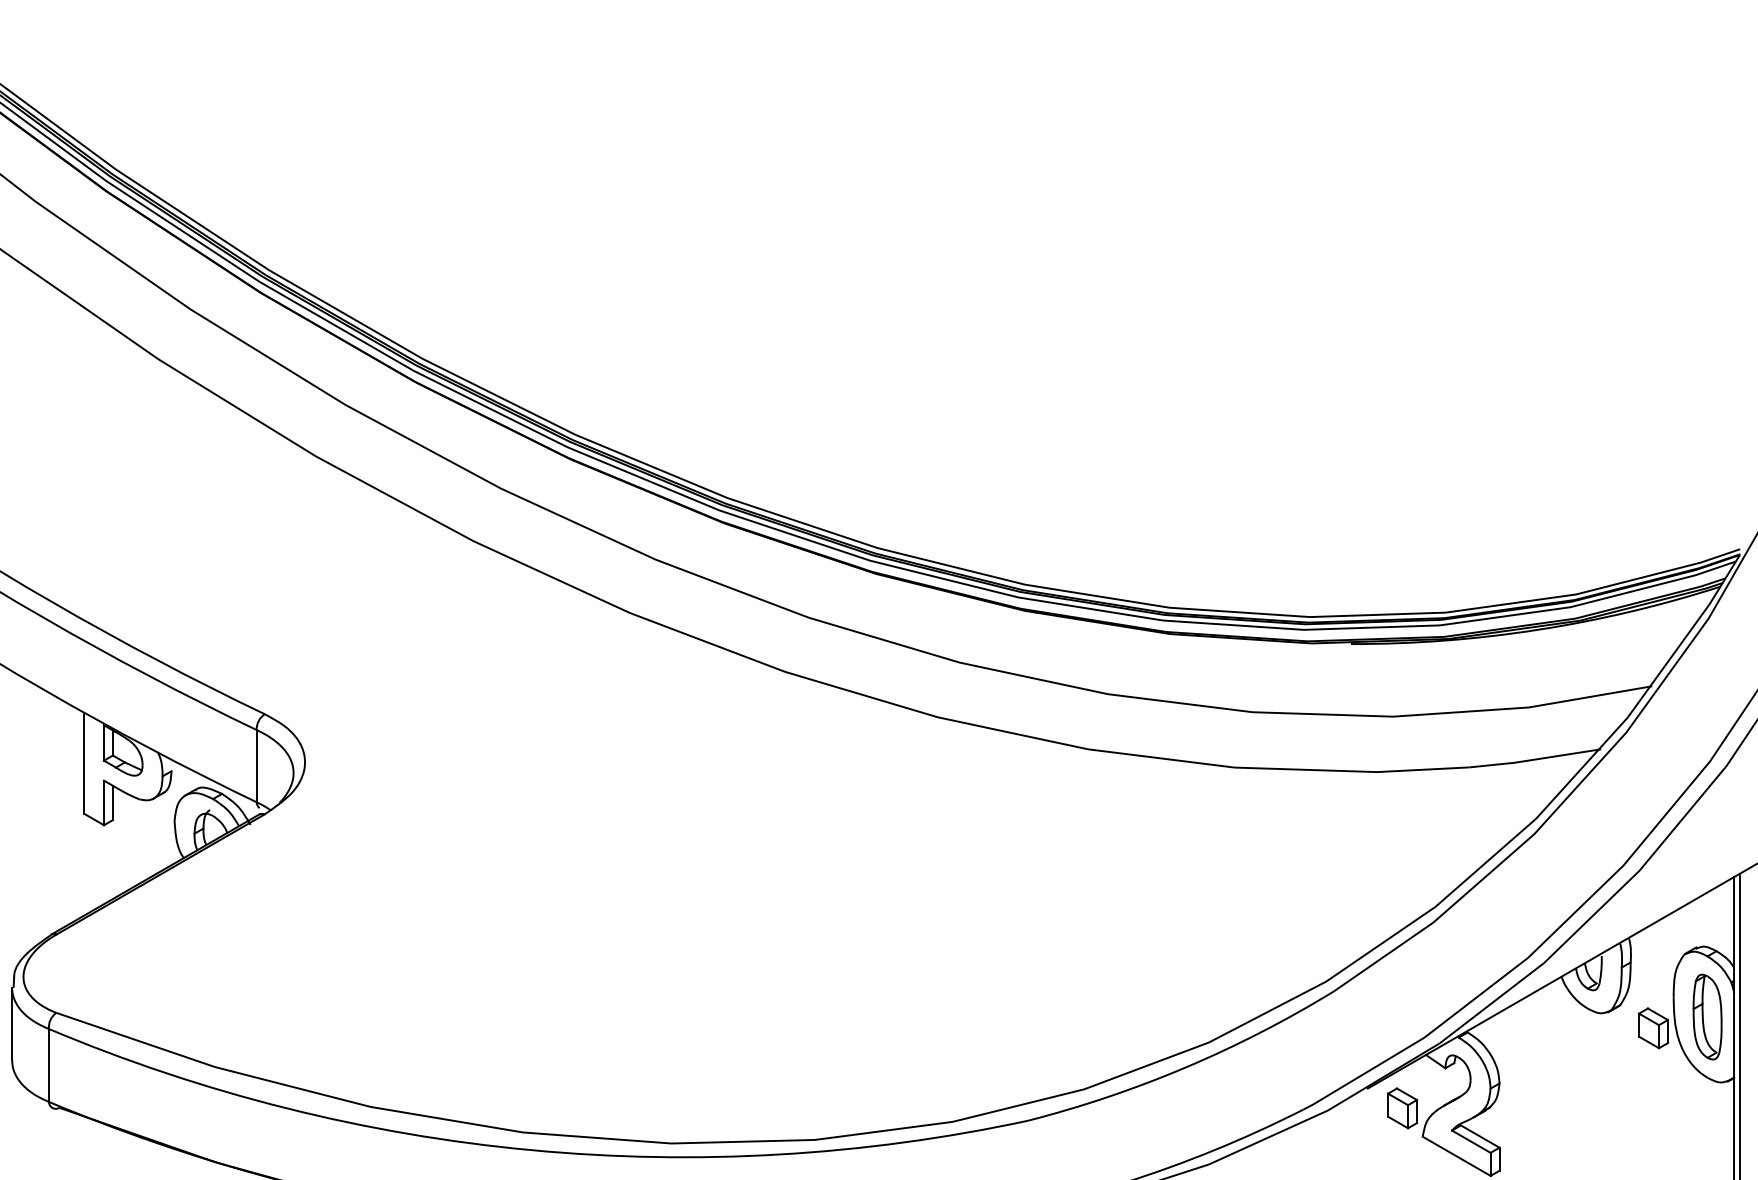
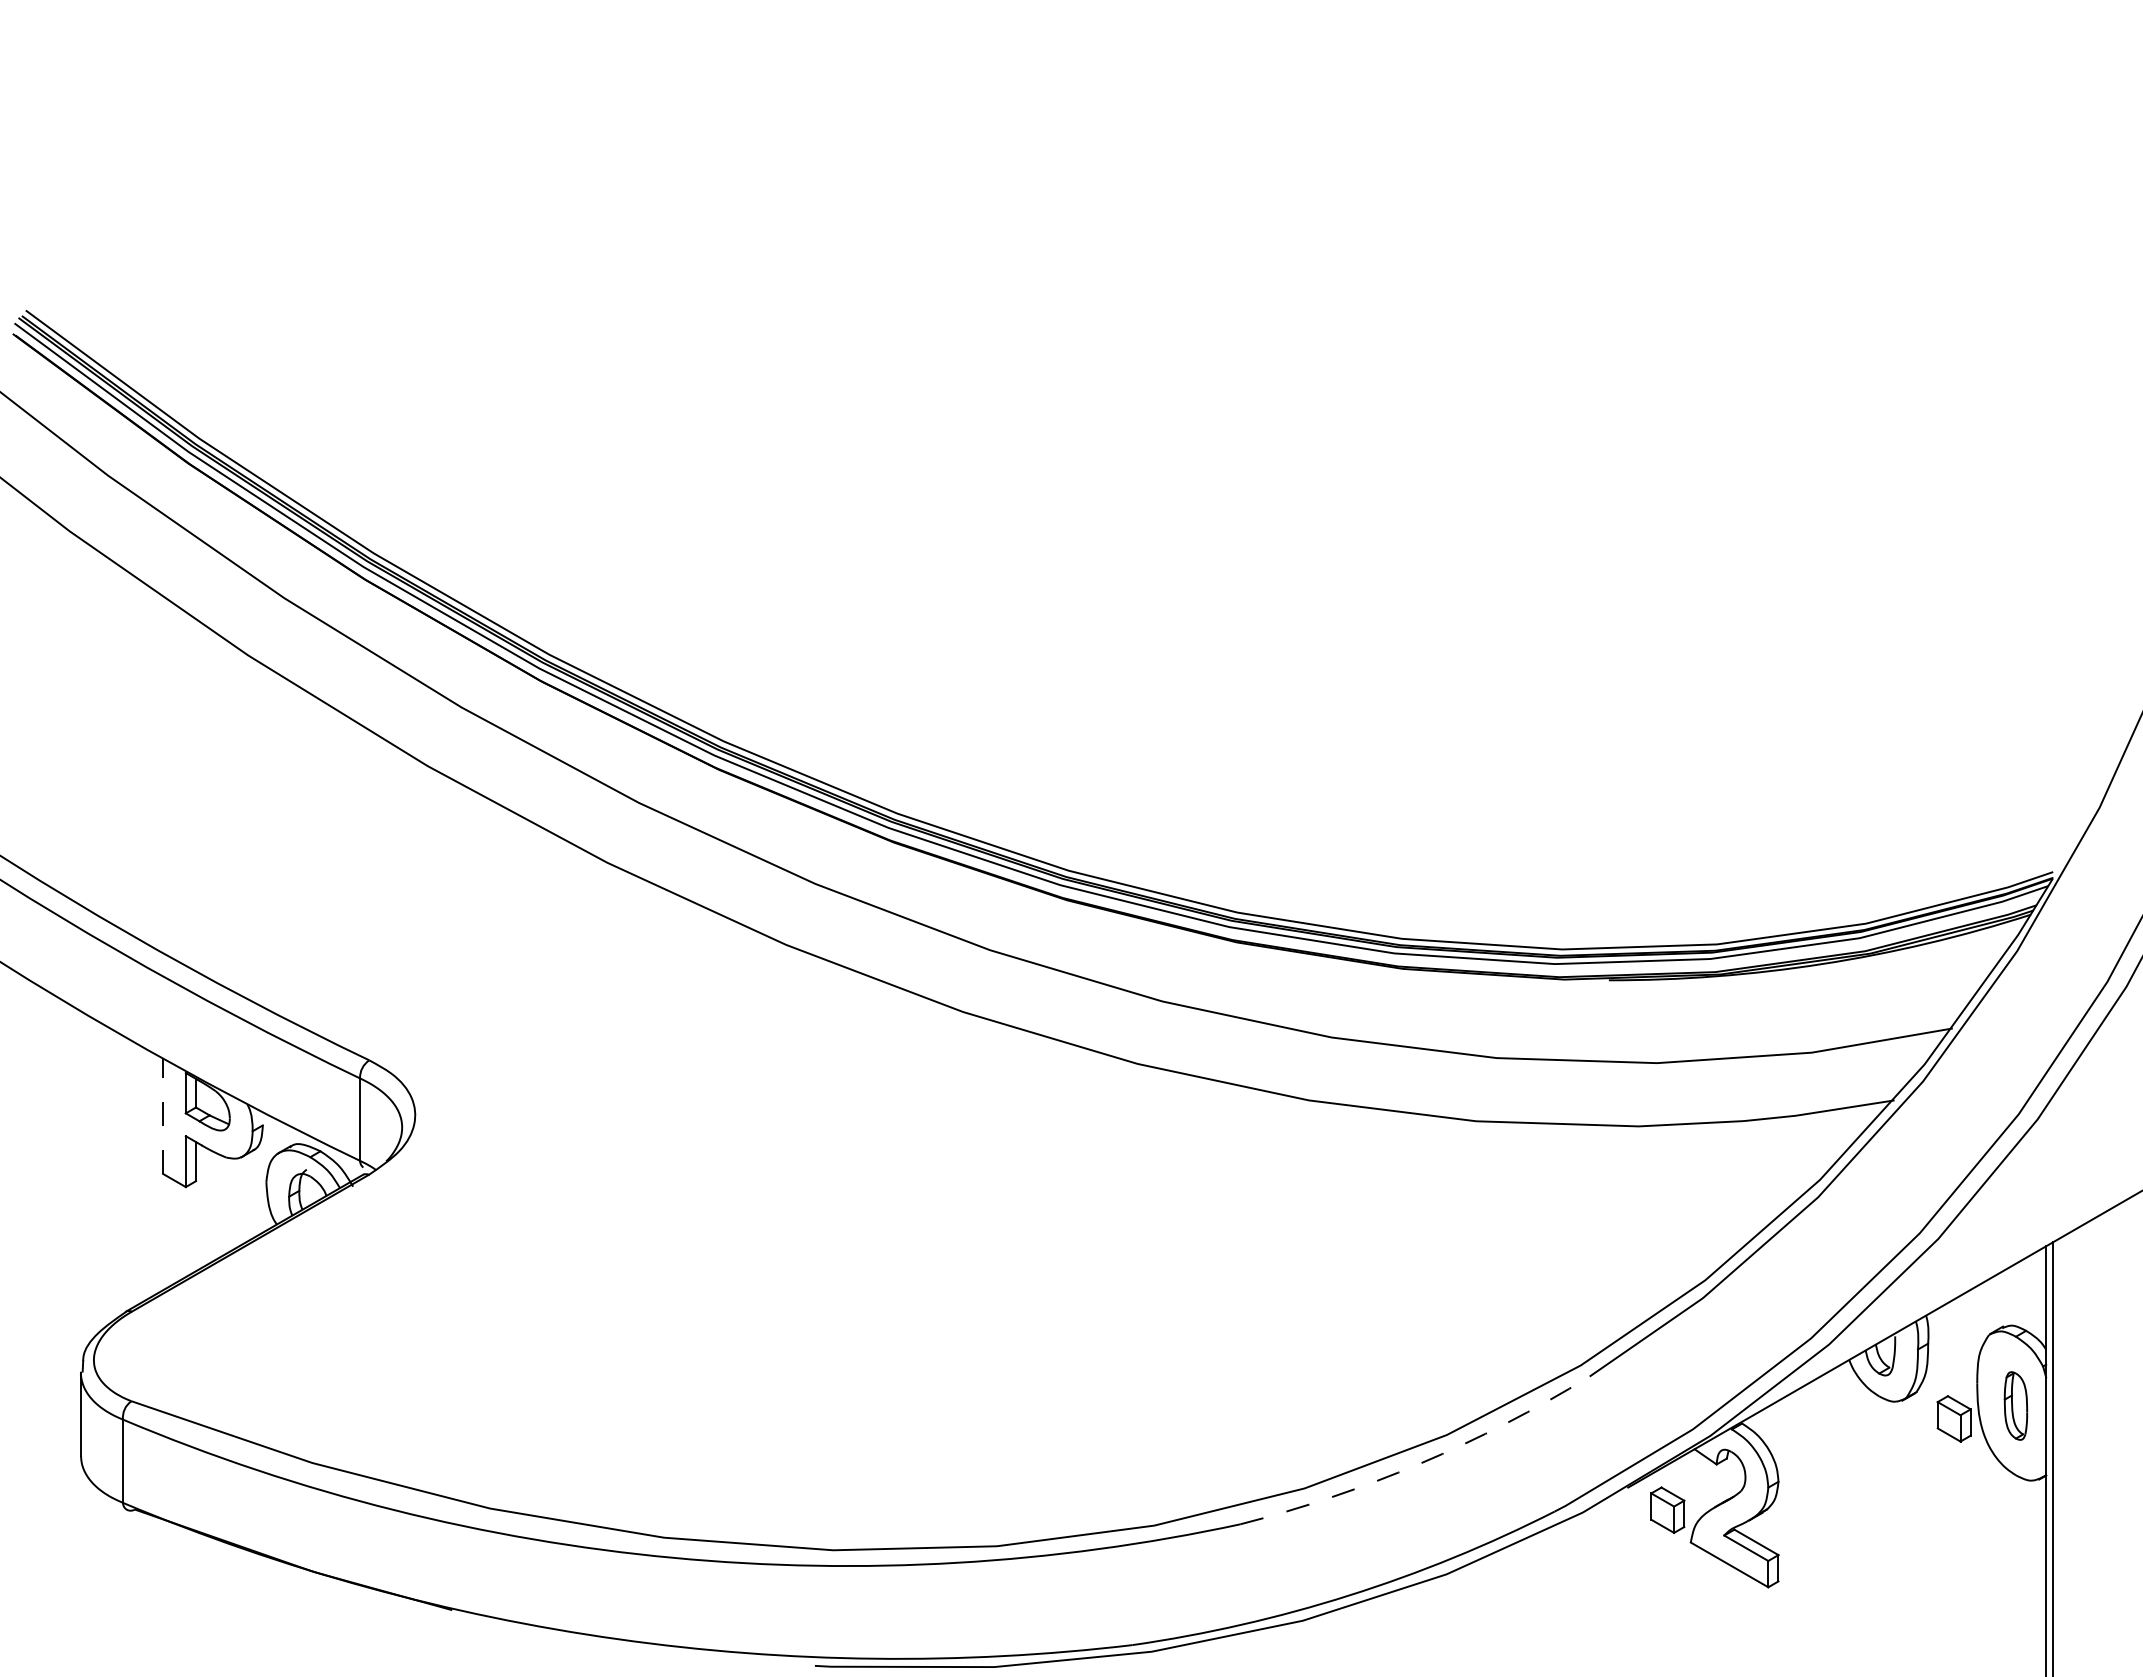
line: (84, 763) -> (163, 1116), solid -> dashed
part: (1707, 1016) -> (2015, 1405), size x0.7
arc: (1185, 1067) -> (1420, 1463), solid -> dashed

